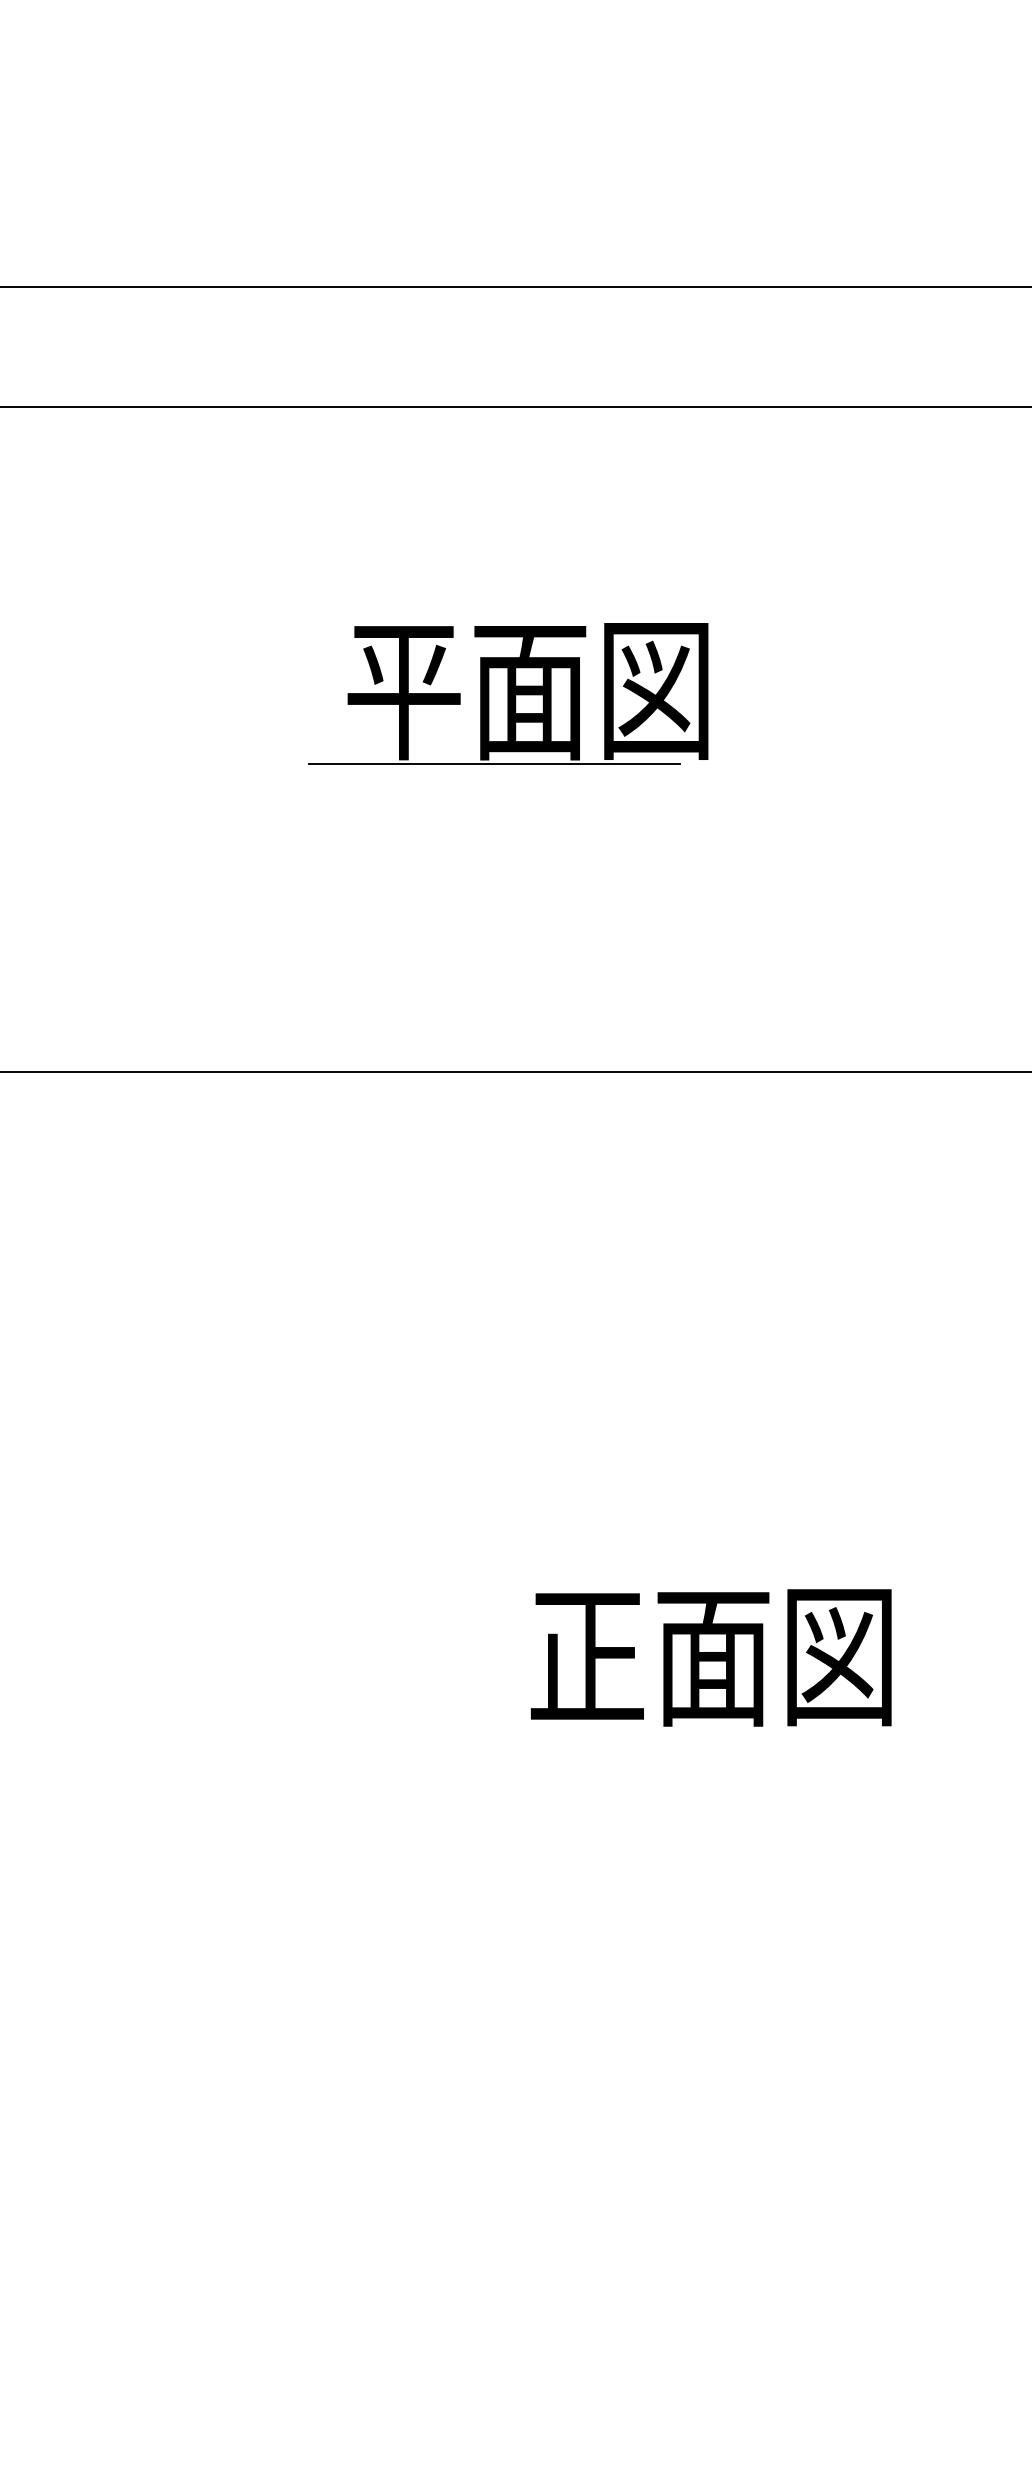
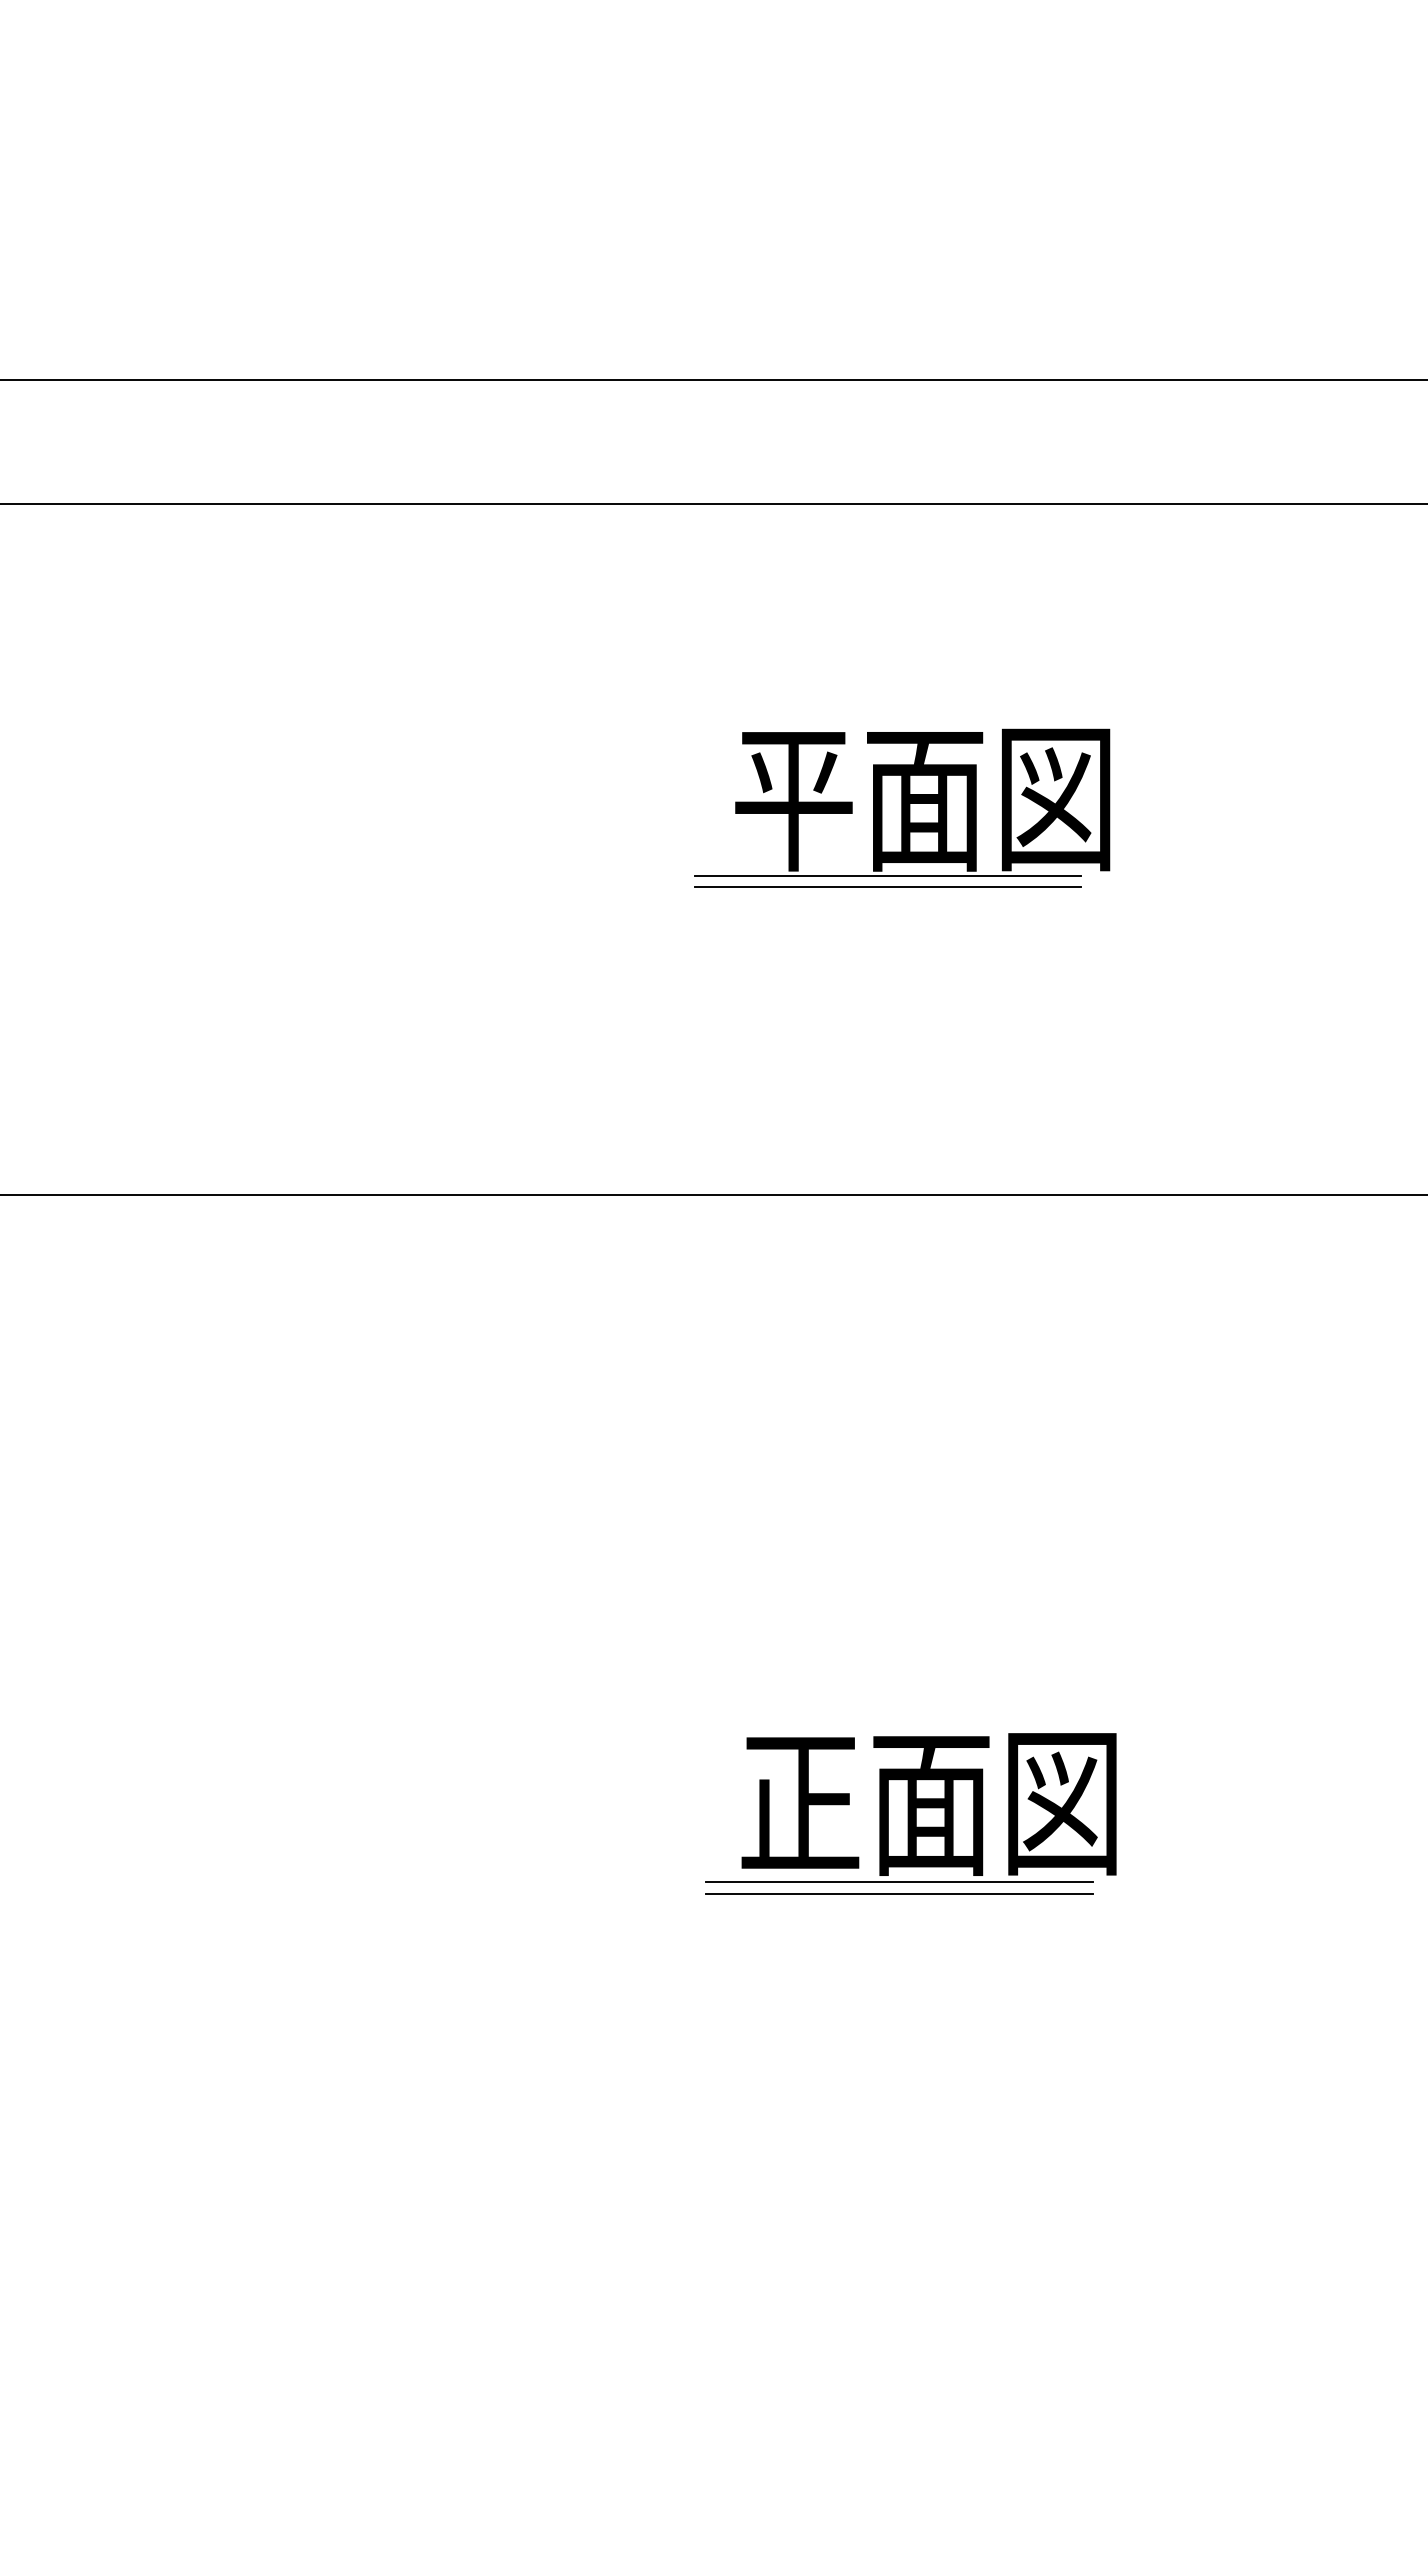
part: (508, 693) -> (902, 802), moved
line: (671, 775) -> (887, 887), added
line: (682, 1732) -> (899, 1882), added
line: (682, 1743) -> (899, 1893), added

